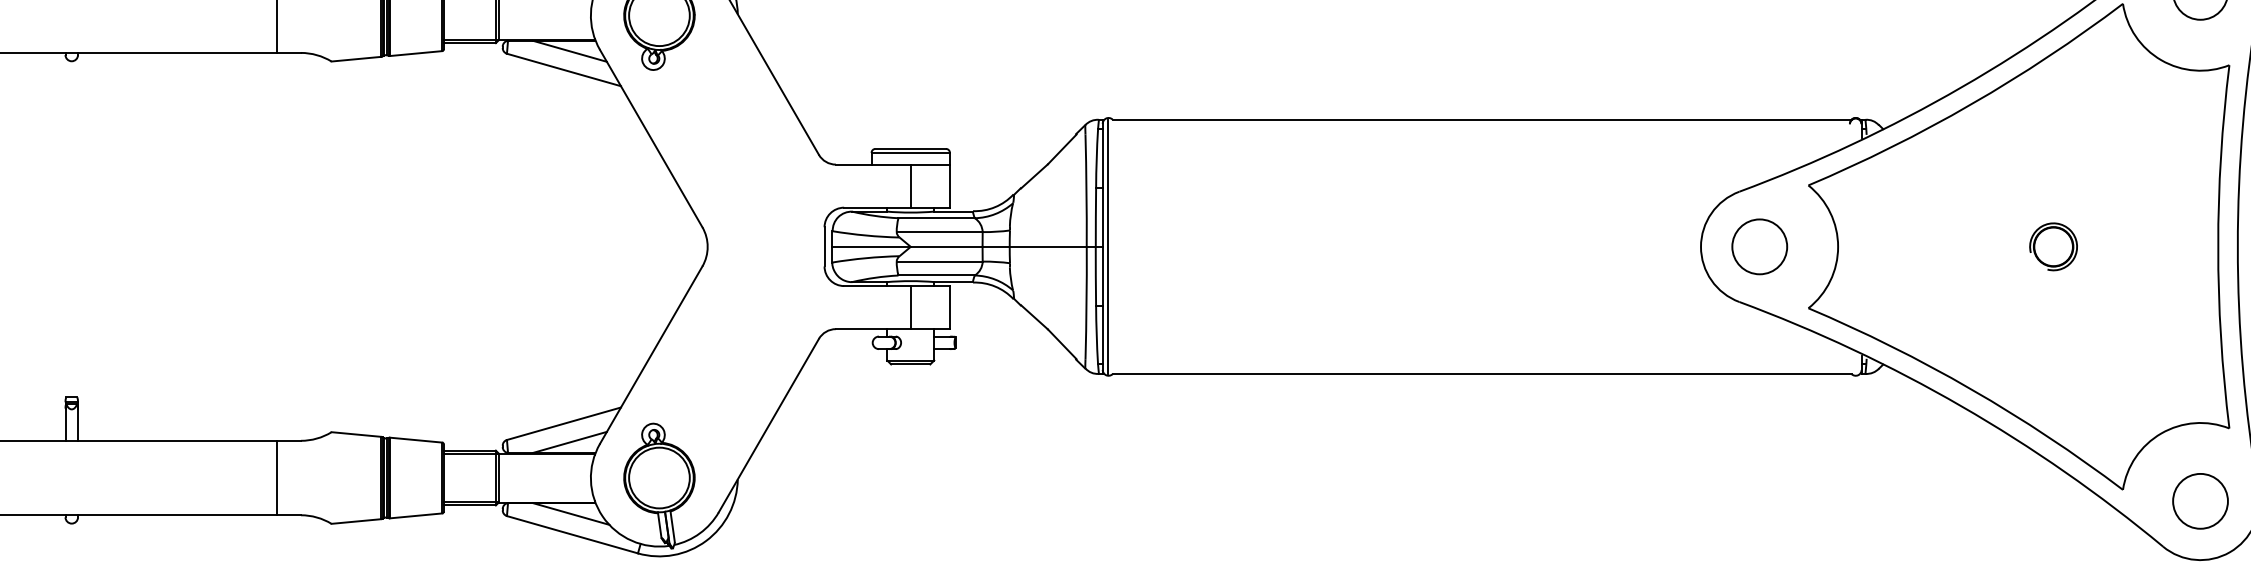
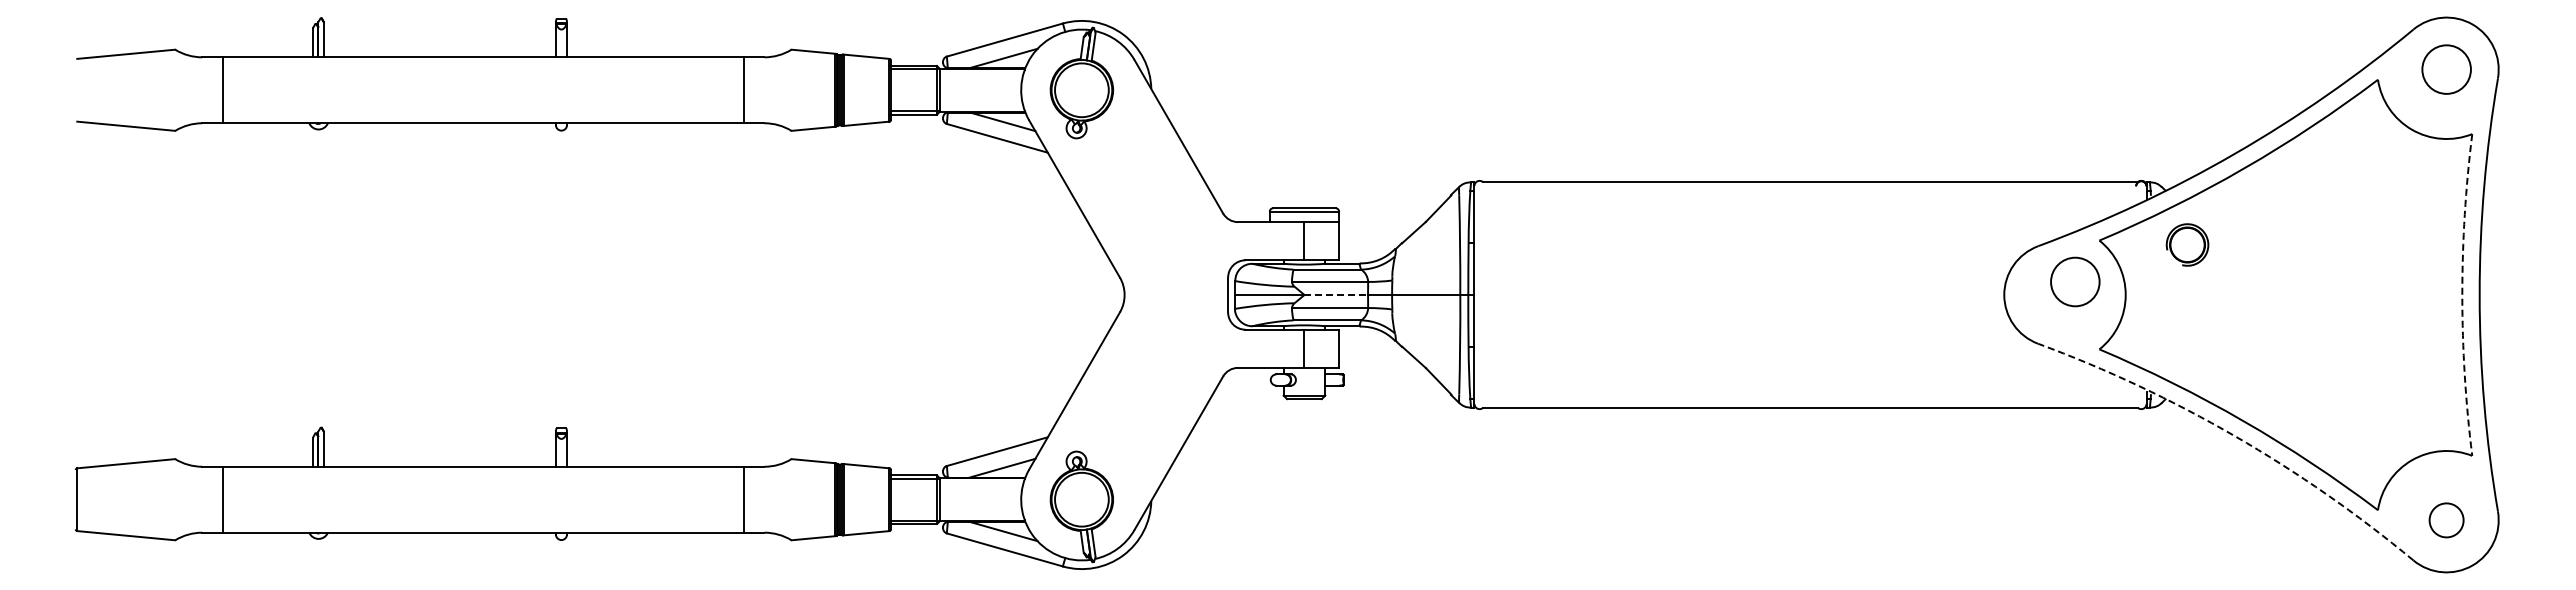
line: (1108, 246) -> (1479, 294), removed
circle: (1759, 246) -> (2075, 281), moved
part: (2053, 246) -> (2187, 244), moved
line: (946, 247) -> (1336, 295), solid -> dashed
arc: (2218, 247) -> (2462, 295), solid -> dashed
arc: (1962, 406) -> (2235, 436), solid -> dashed
circle: (2200, 501) -> (2446, 520), size x0.7

